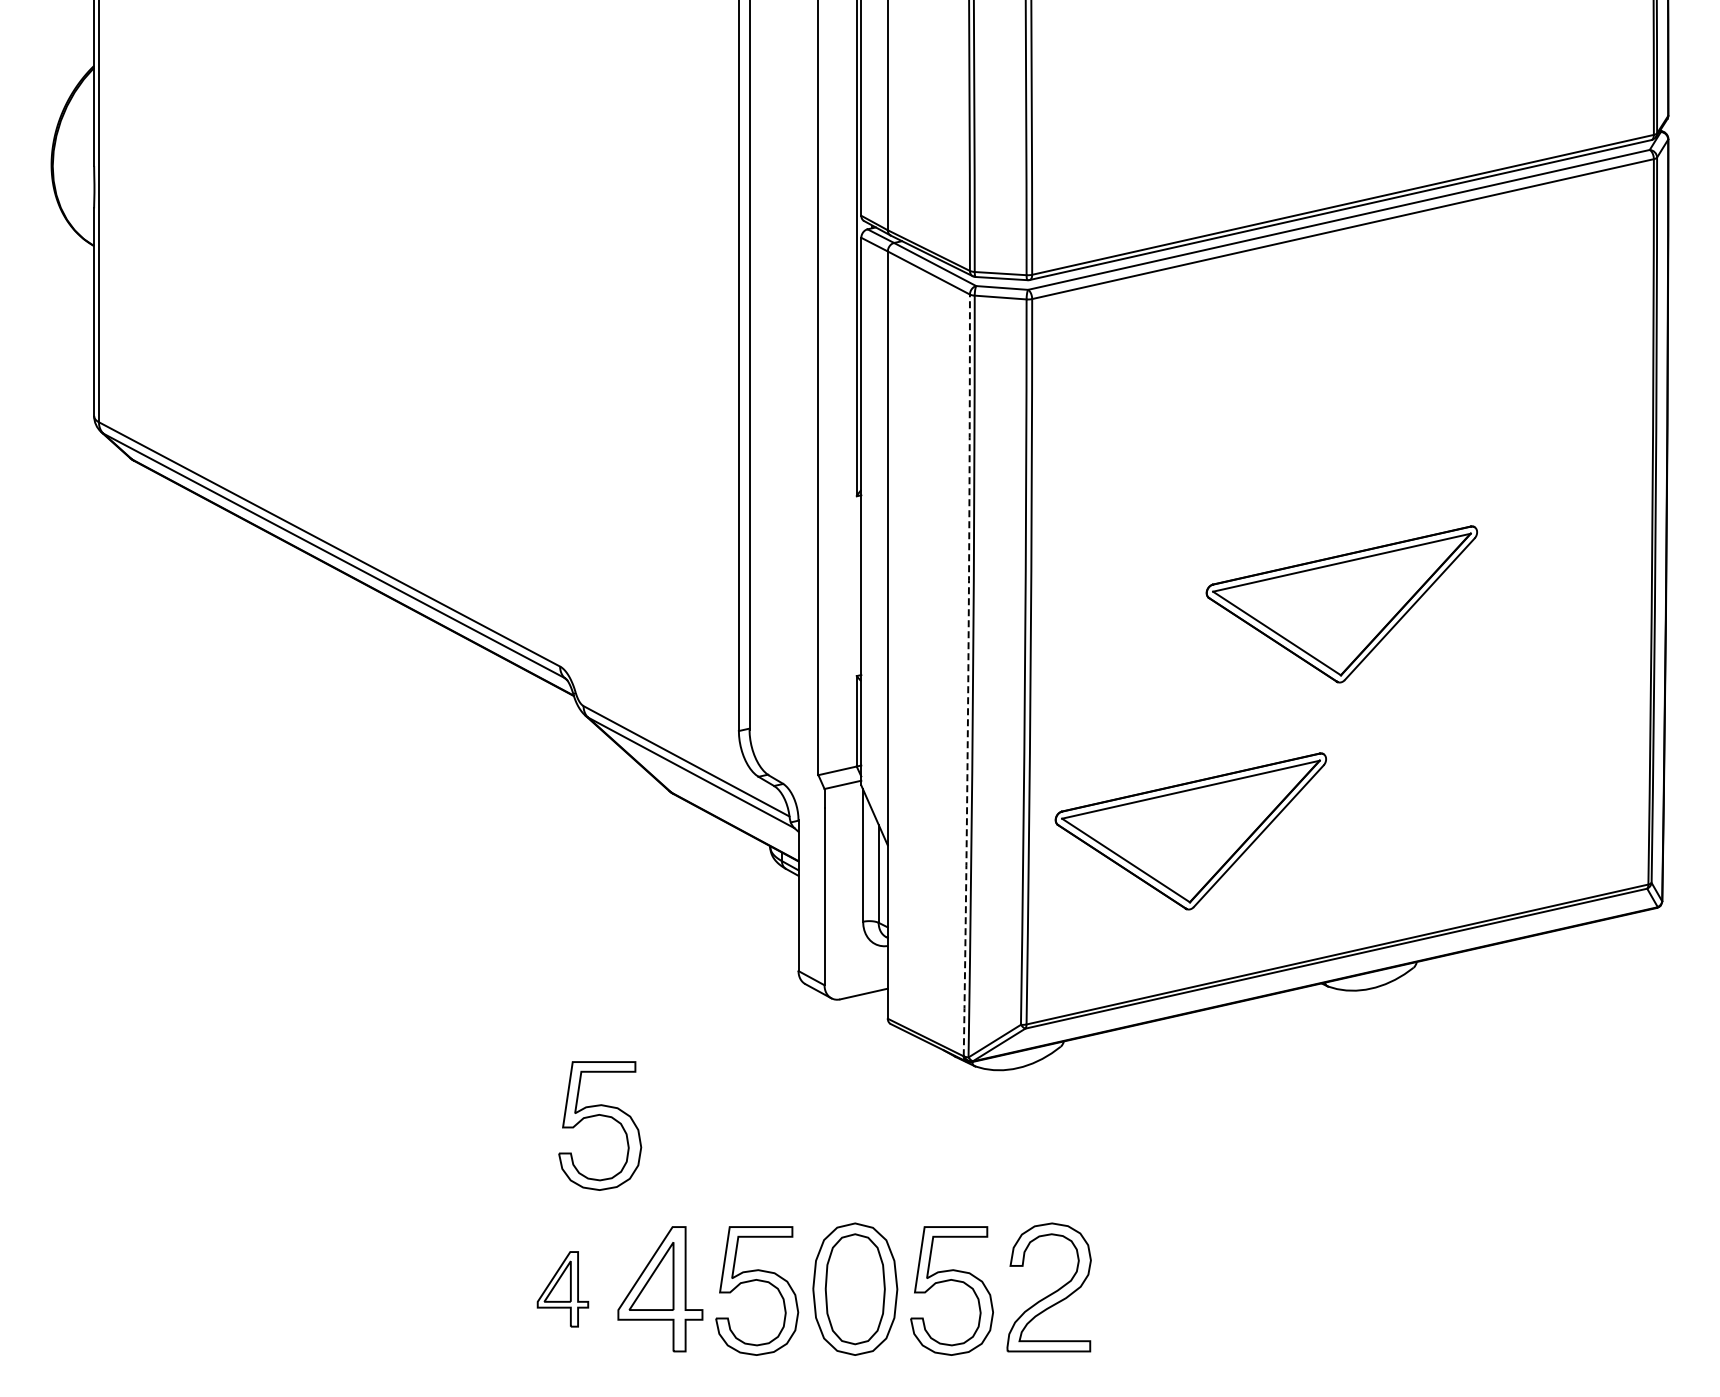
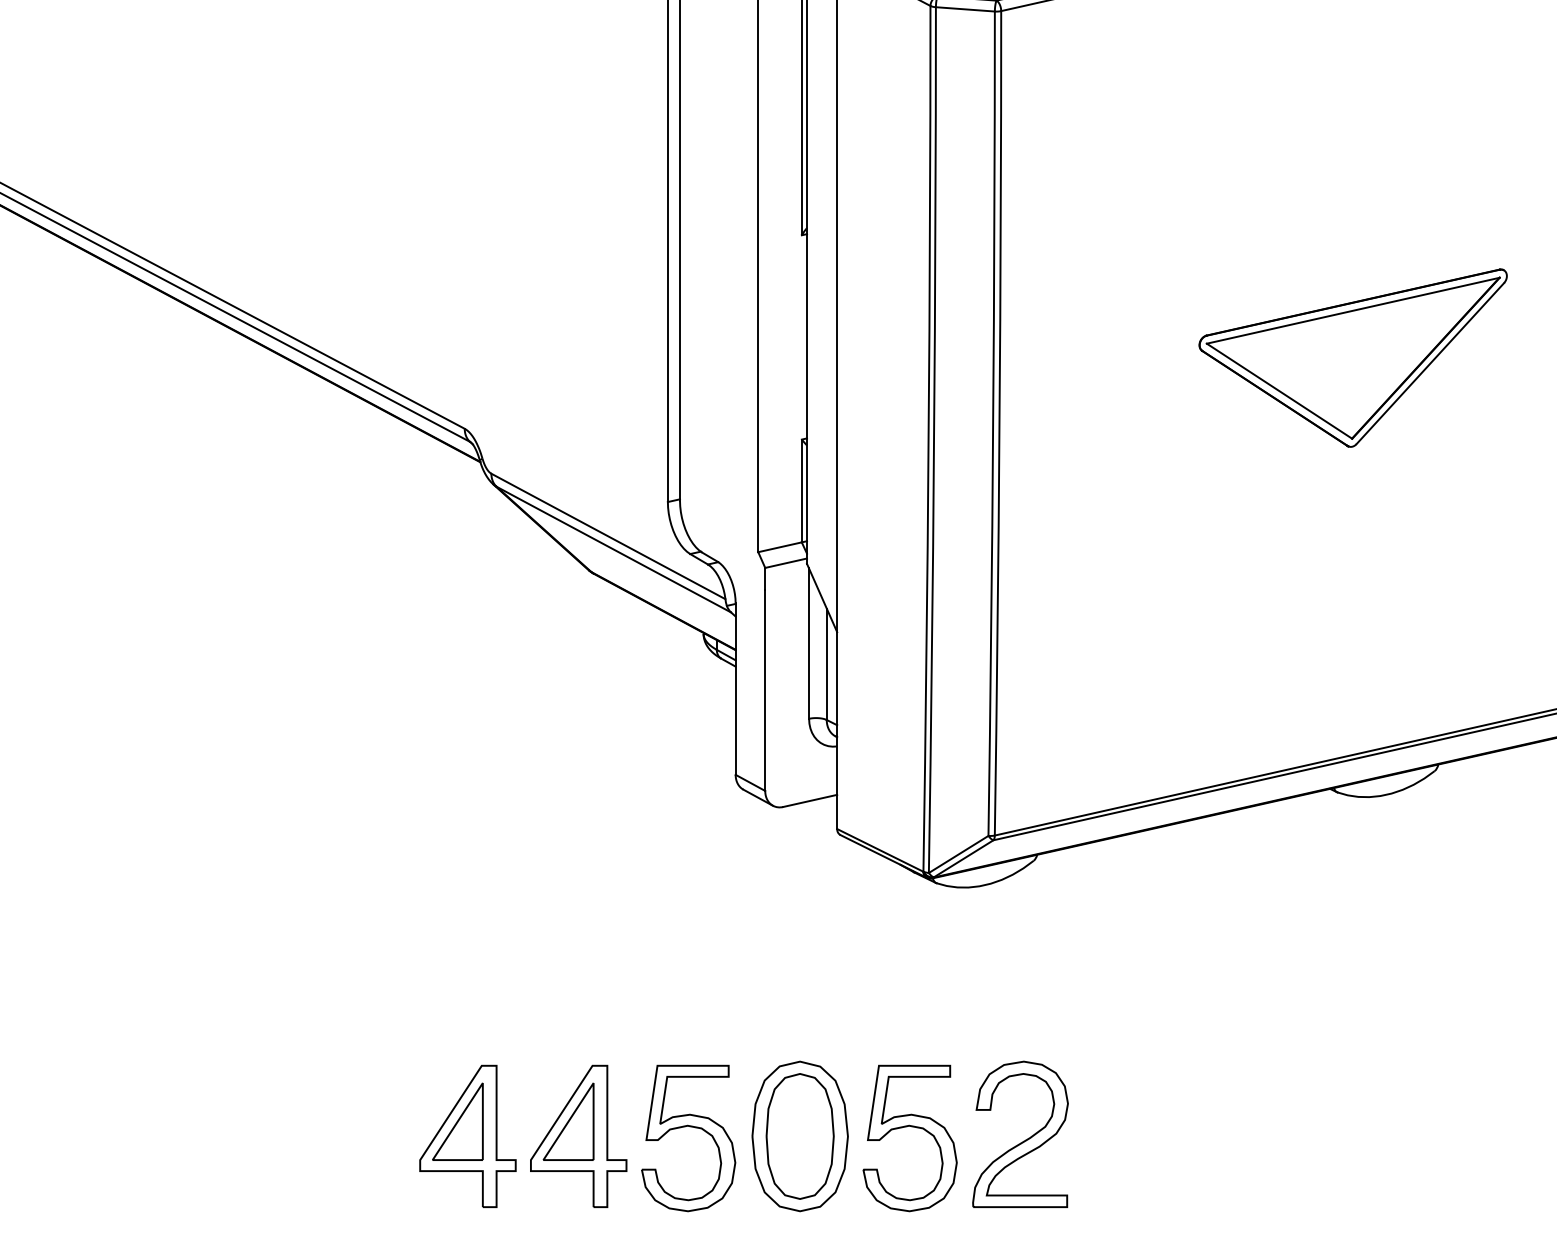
arc: (968, 675) -> (928, 438), dashed -> solid
part: (1190, 831) -> (1181, 616), removed
part: (601, 1116) -> (511, 940), removed
part: (562, 1289) -> (467, 1136), size x1.67

